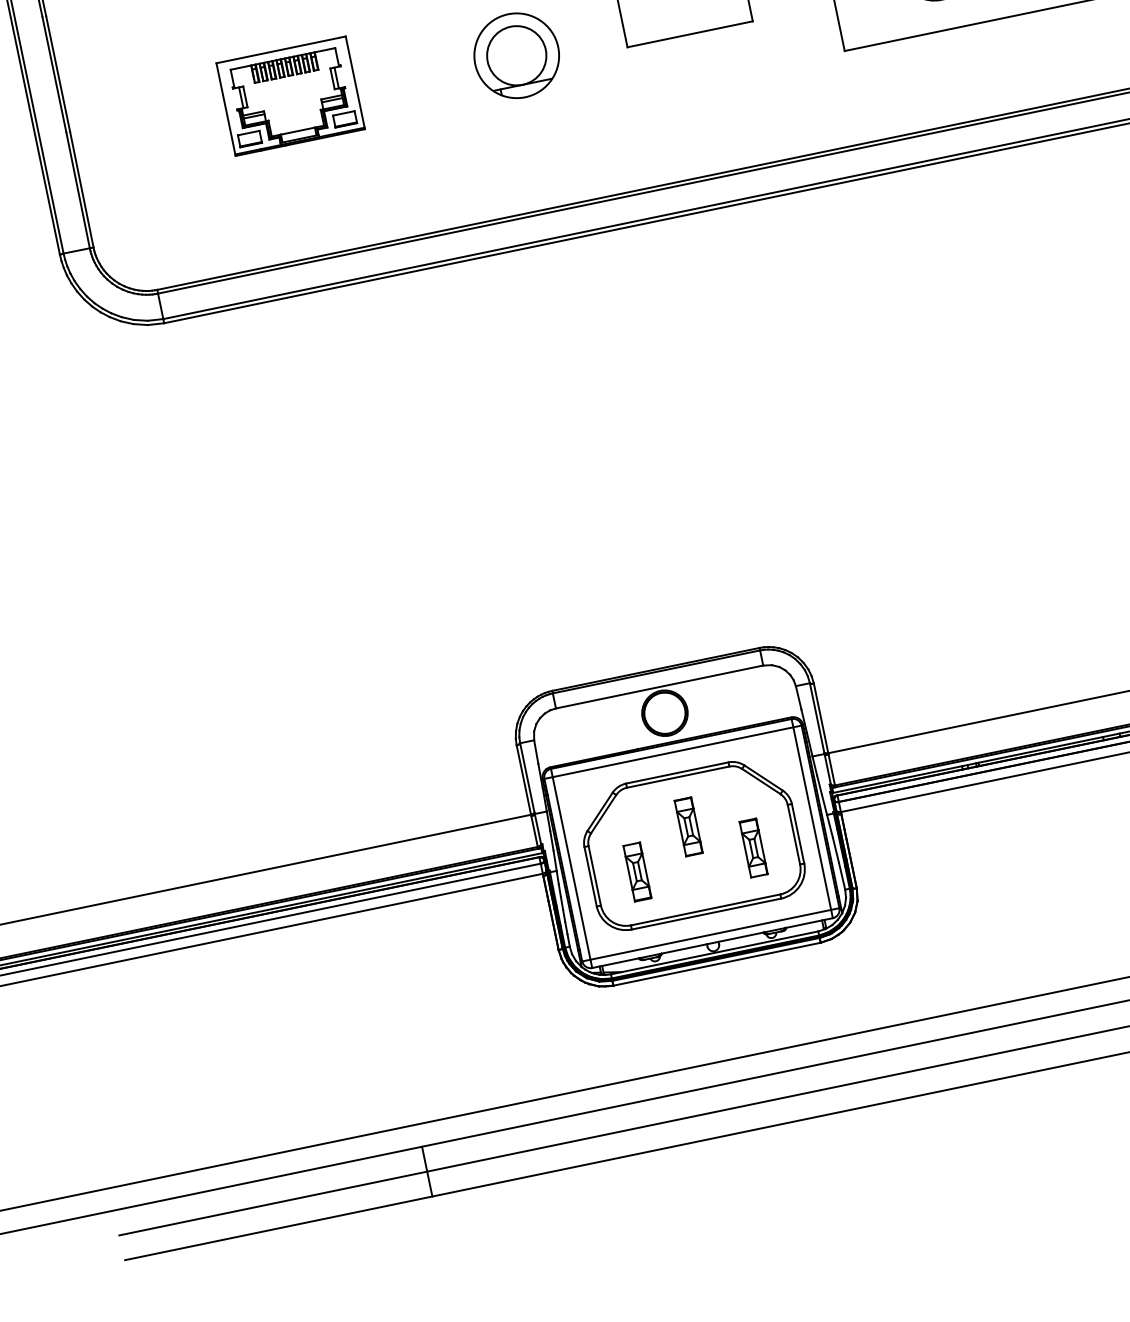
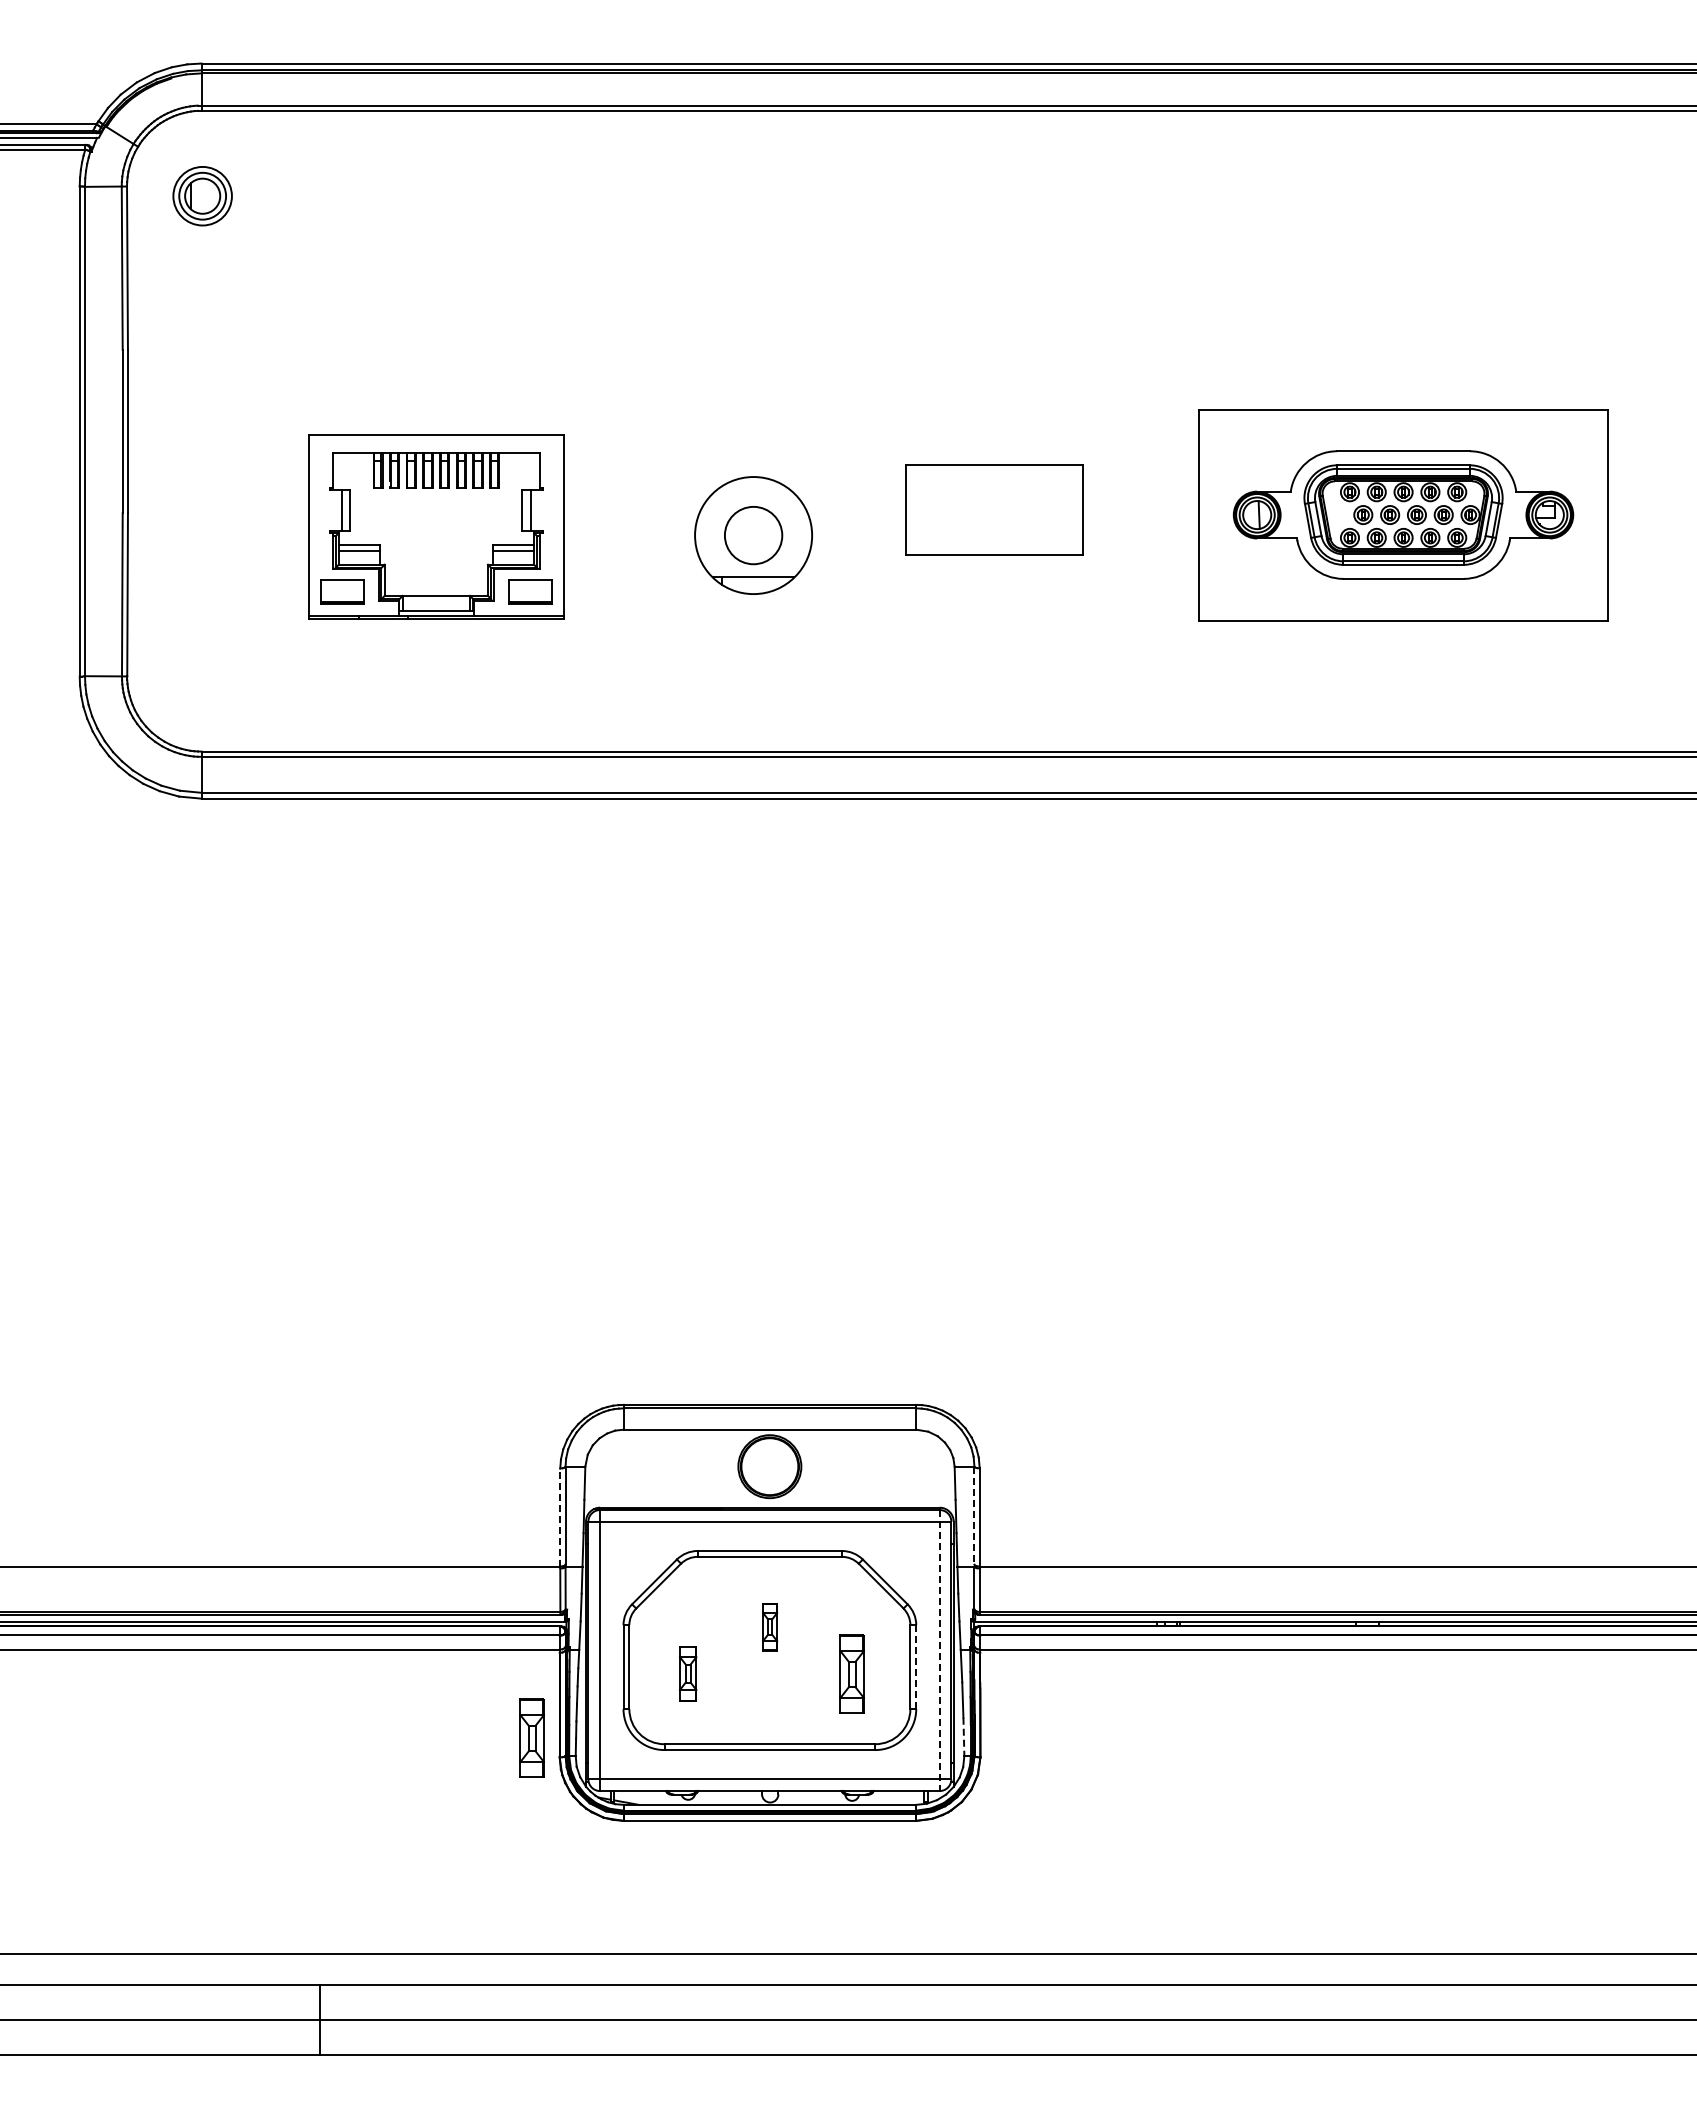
circle: (516, 55) -> (753, 535), size x0.7
part: (290, 95) -> (436, 526), size x1.4
line: (817, 718) -> (974, 1516), solid -> dashed
line: (524, 779) -> (560, 1517), solid -> dashed
line: (812, 818) -> (939, 1650), solid -> dashed
part: (688, 826) -> (769, 1626), size x0.6
line: (798, 834) -> (916, 1667), solid -> dashed
part: (636, 871) -> (687, 1673), size x0.7
line: (841, 876) -> (963, 1737), solid -> dashed
part: (535, 940) -> (531, 1737), added

